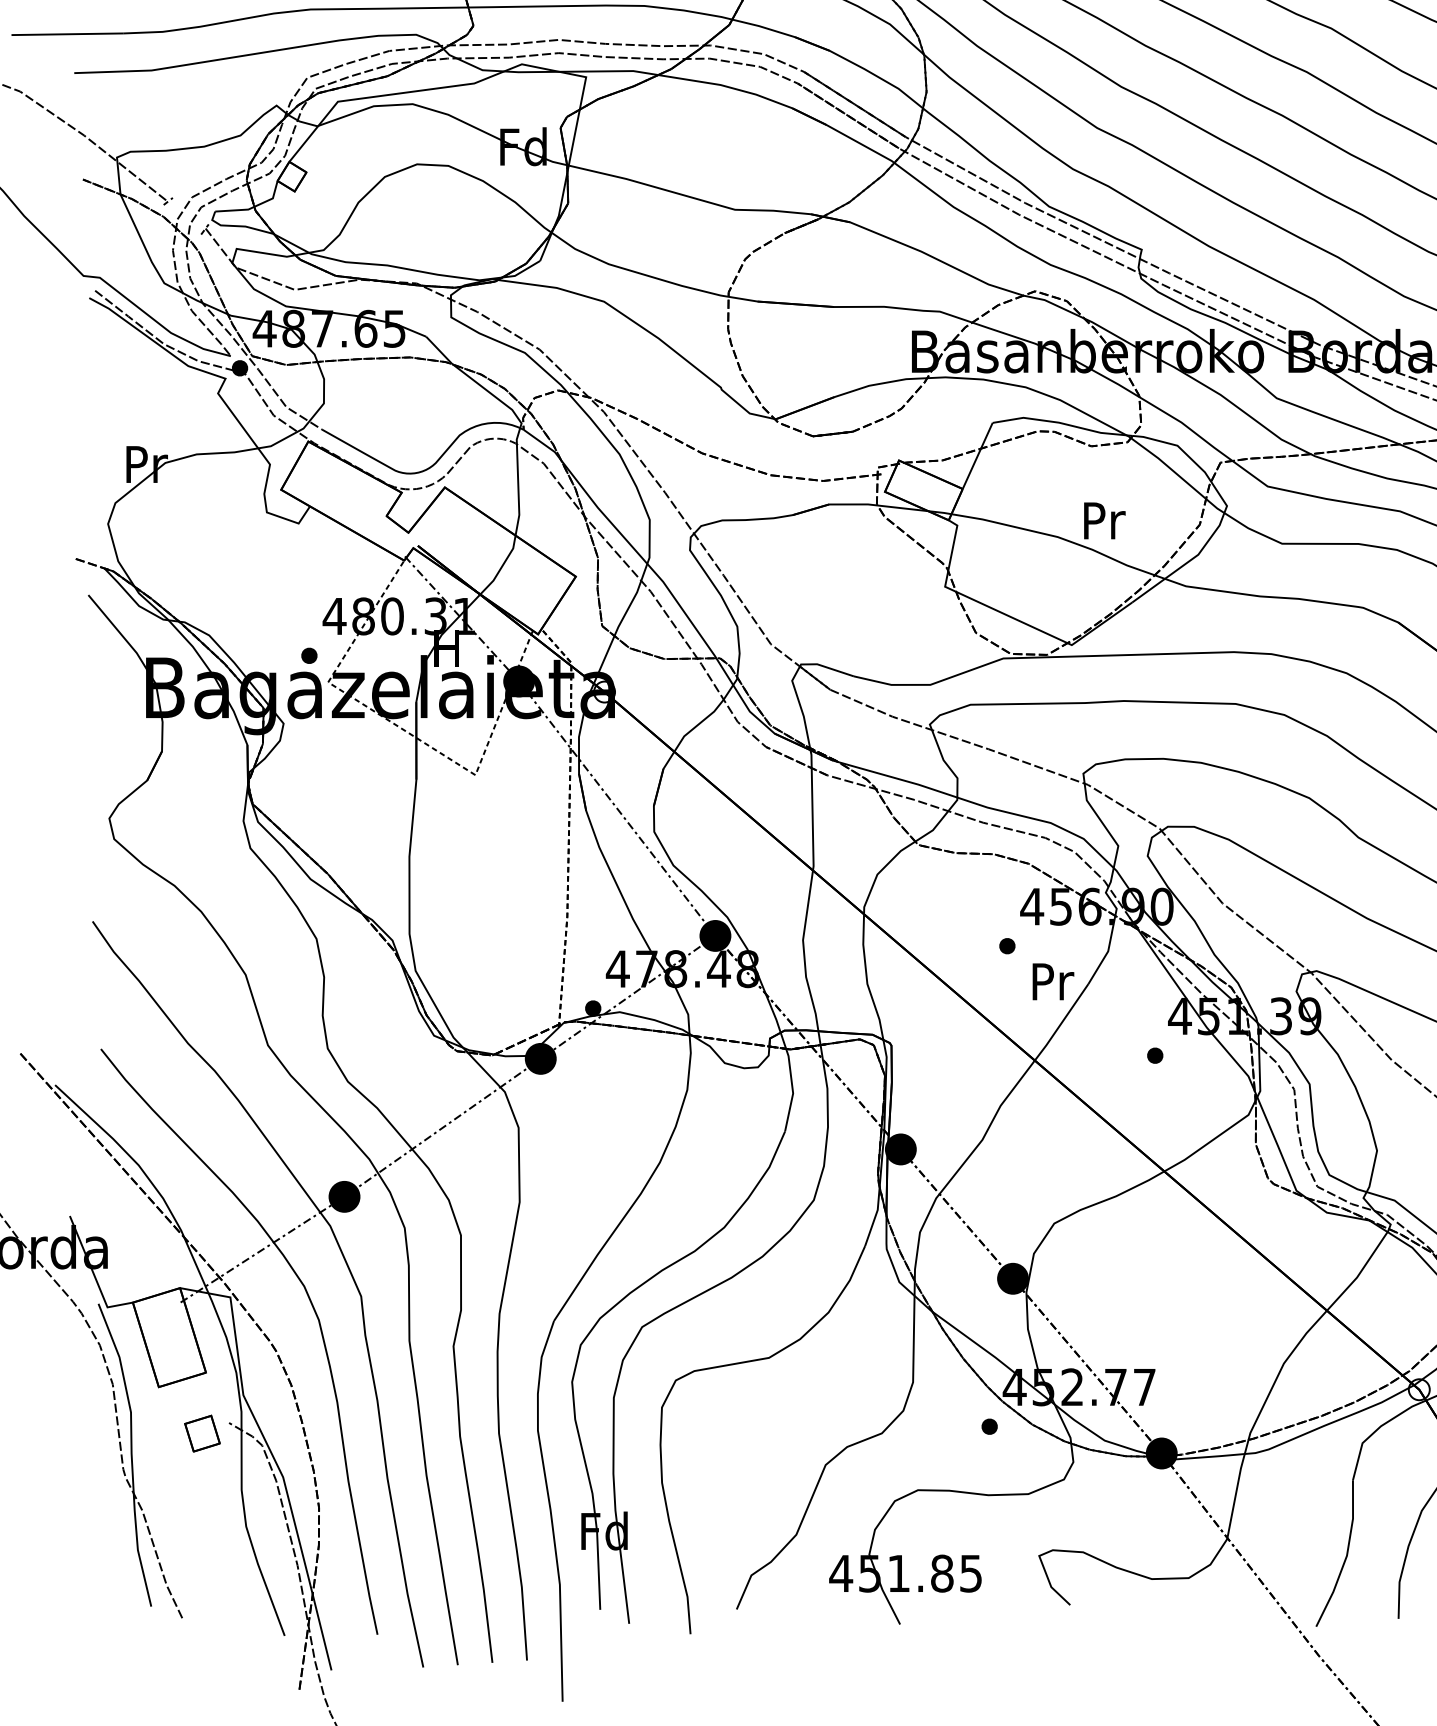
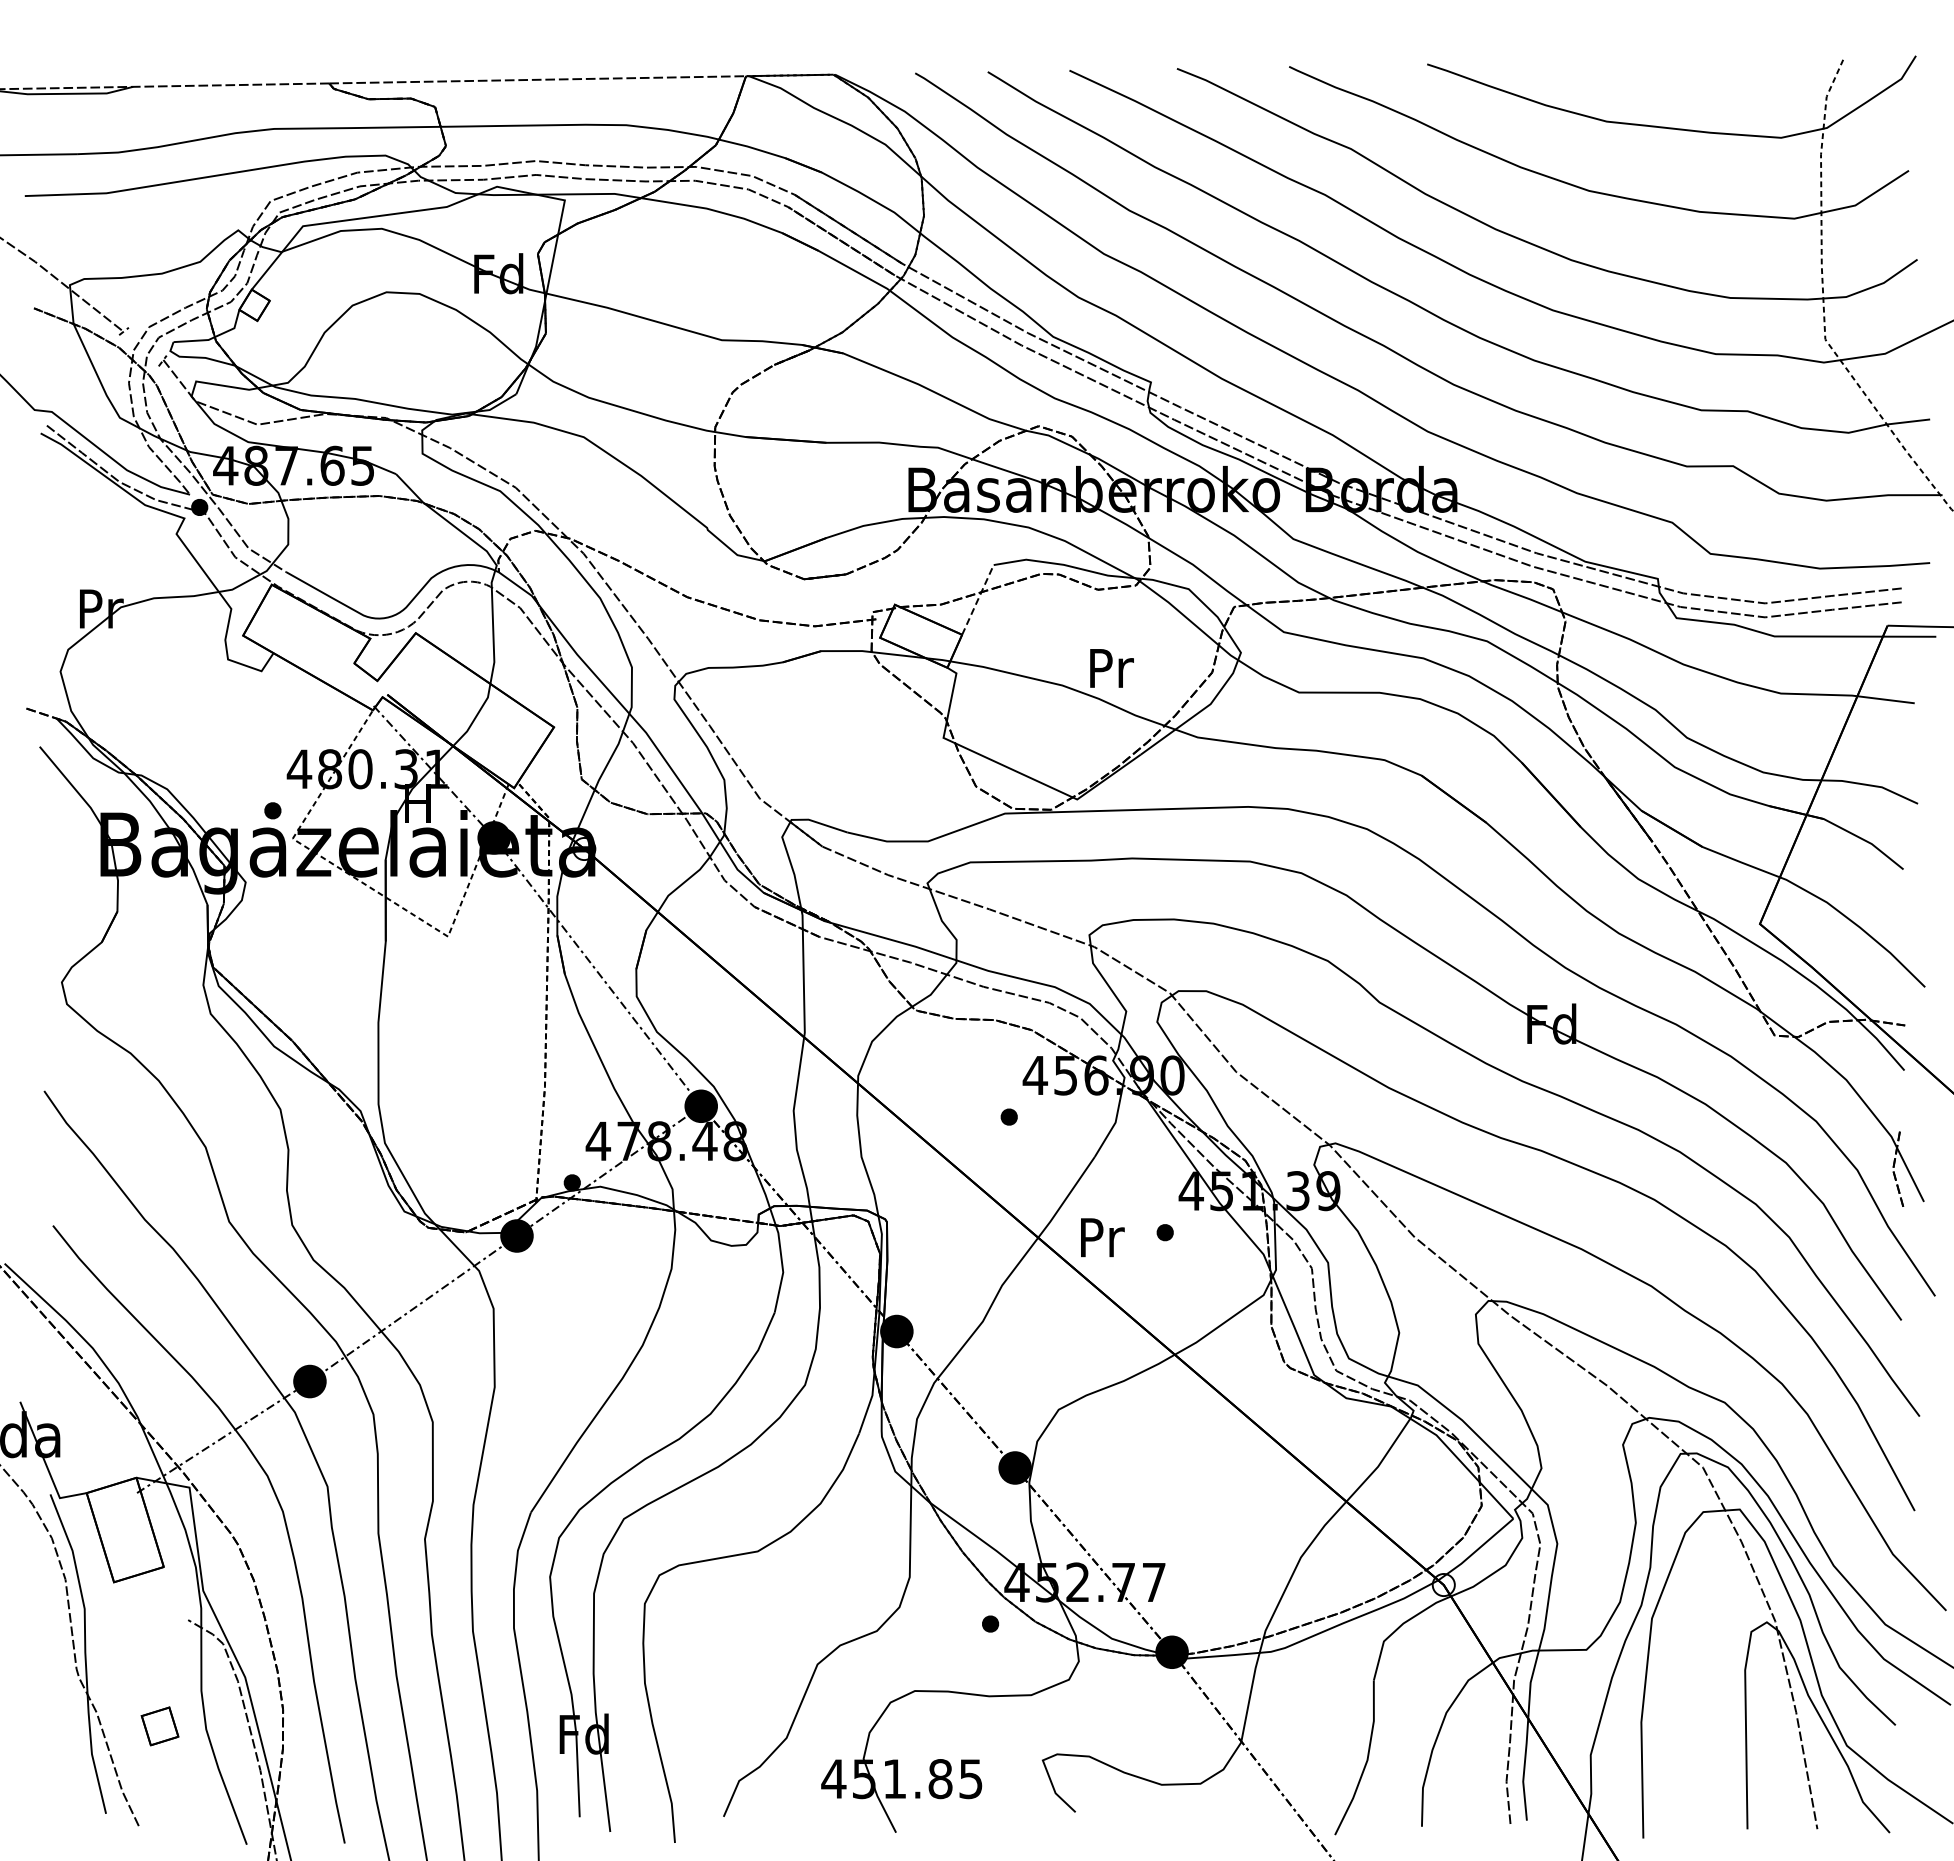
line: (978, 455) -> (978, 599), solid -> dashed
text: (1053, 981) -> (1102, 1237), moved
part: (201, 1433) -> (159, 1726), moved

